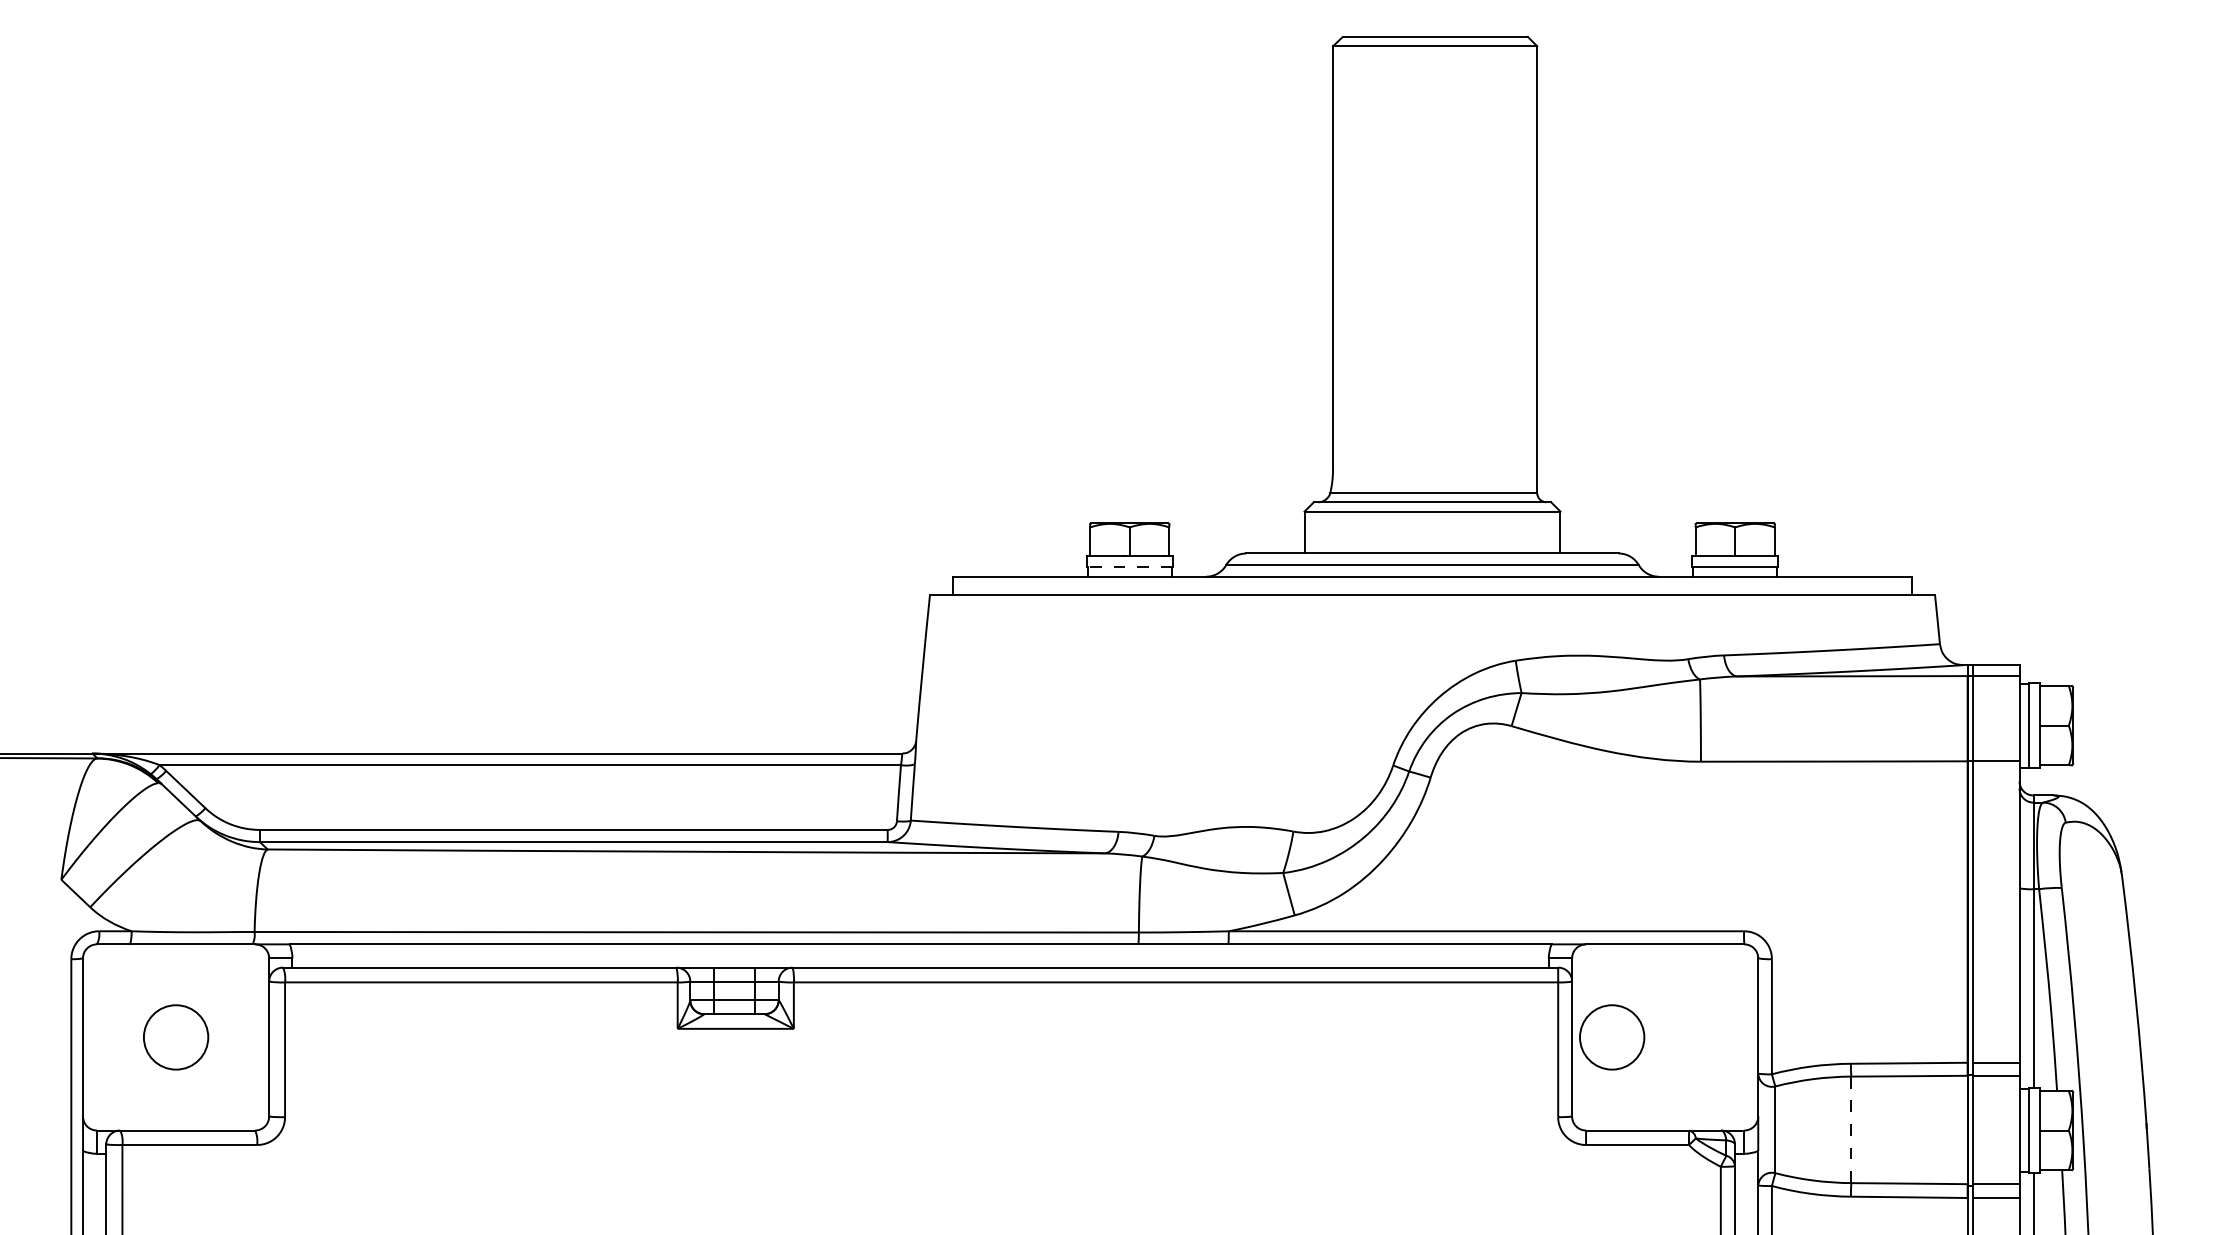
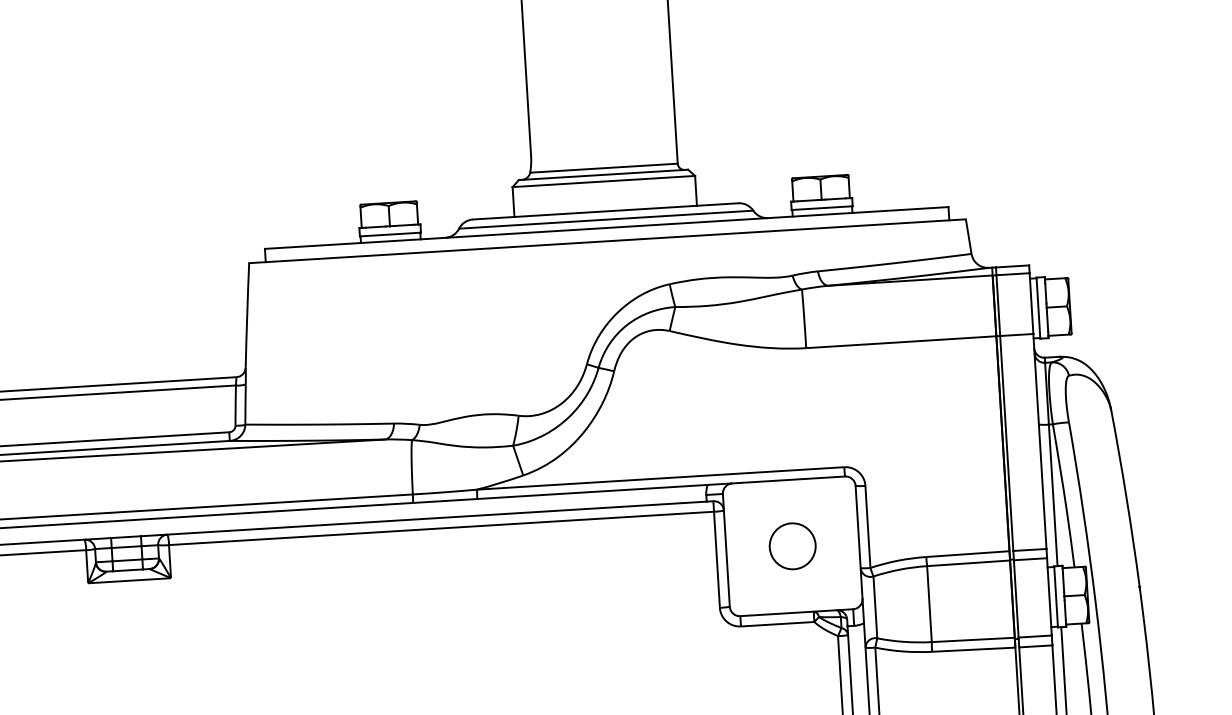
line: (1129, 567) -> (390, 234), dashed -> solid
circle: (1612, 1037) -> (792, 546), moved
line: (1851, 1129) -> (929, 603), dashed -> solid

